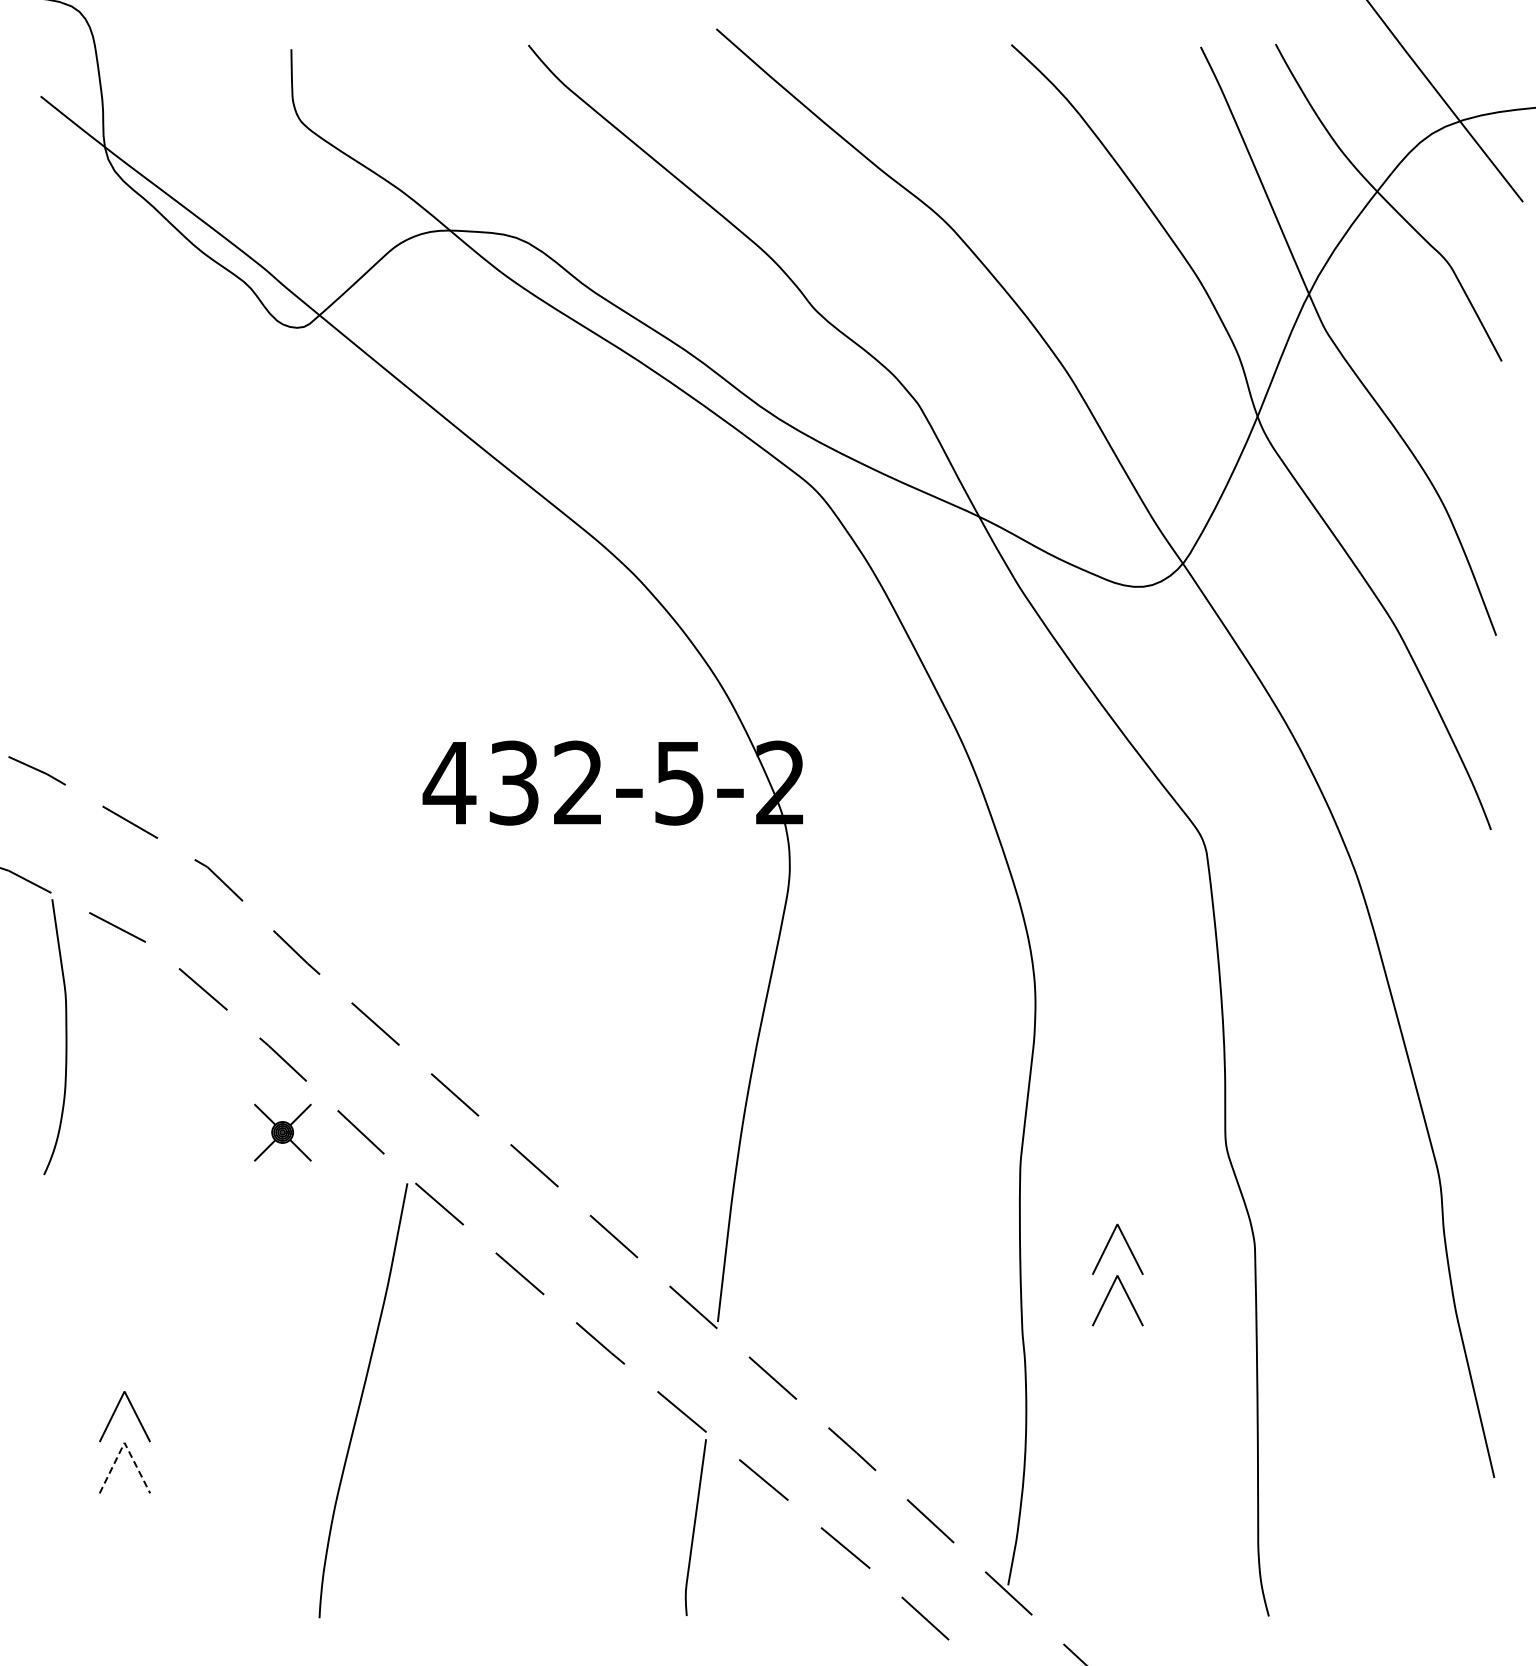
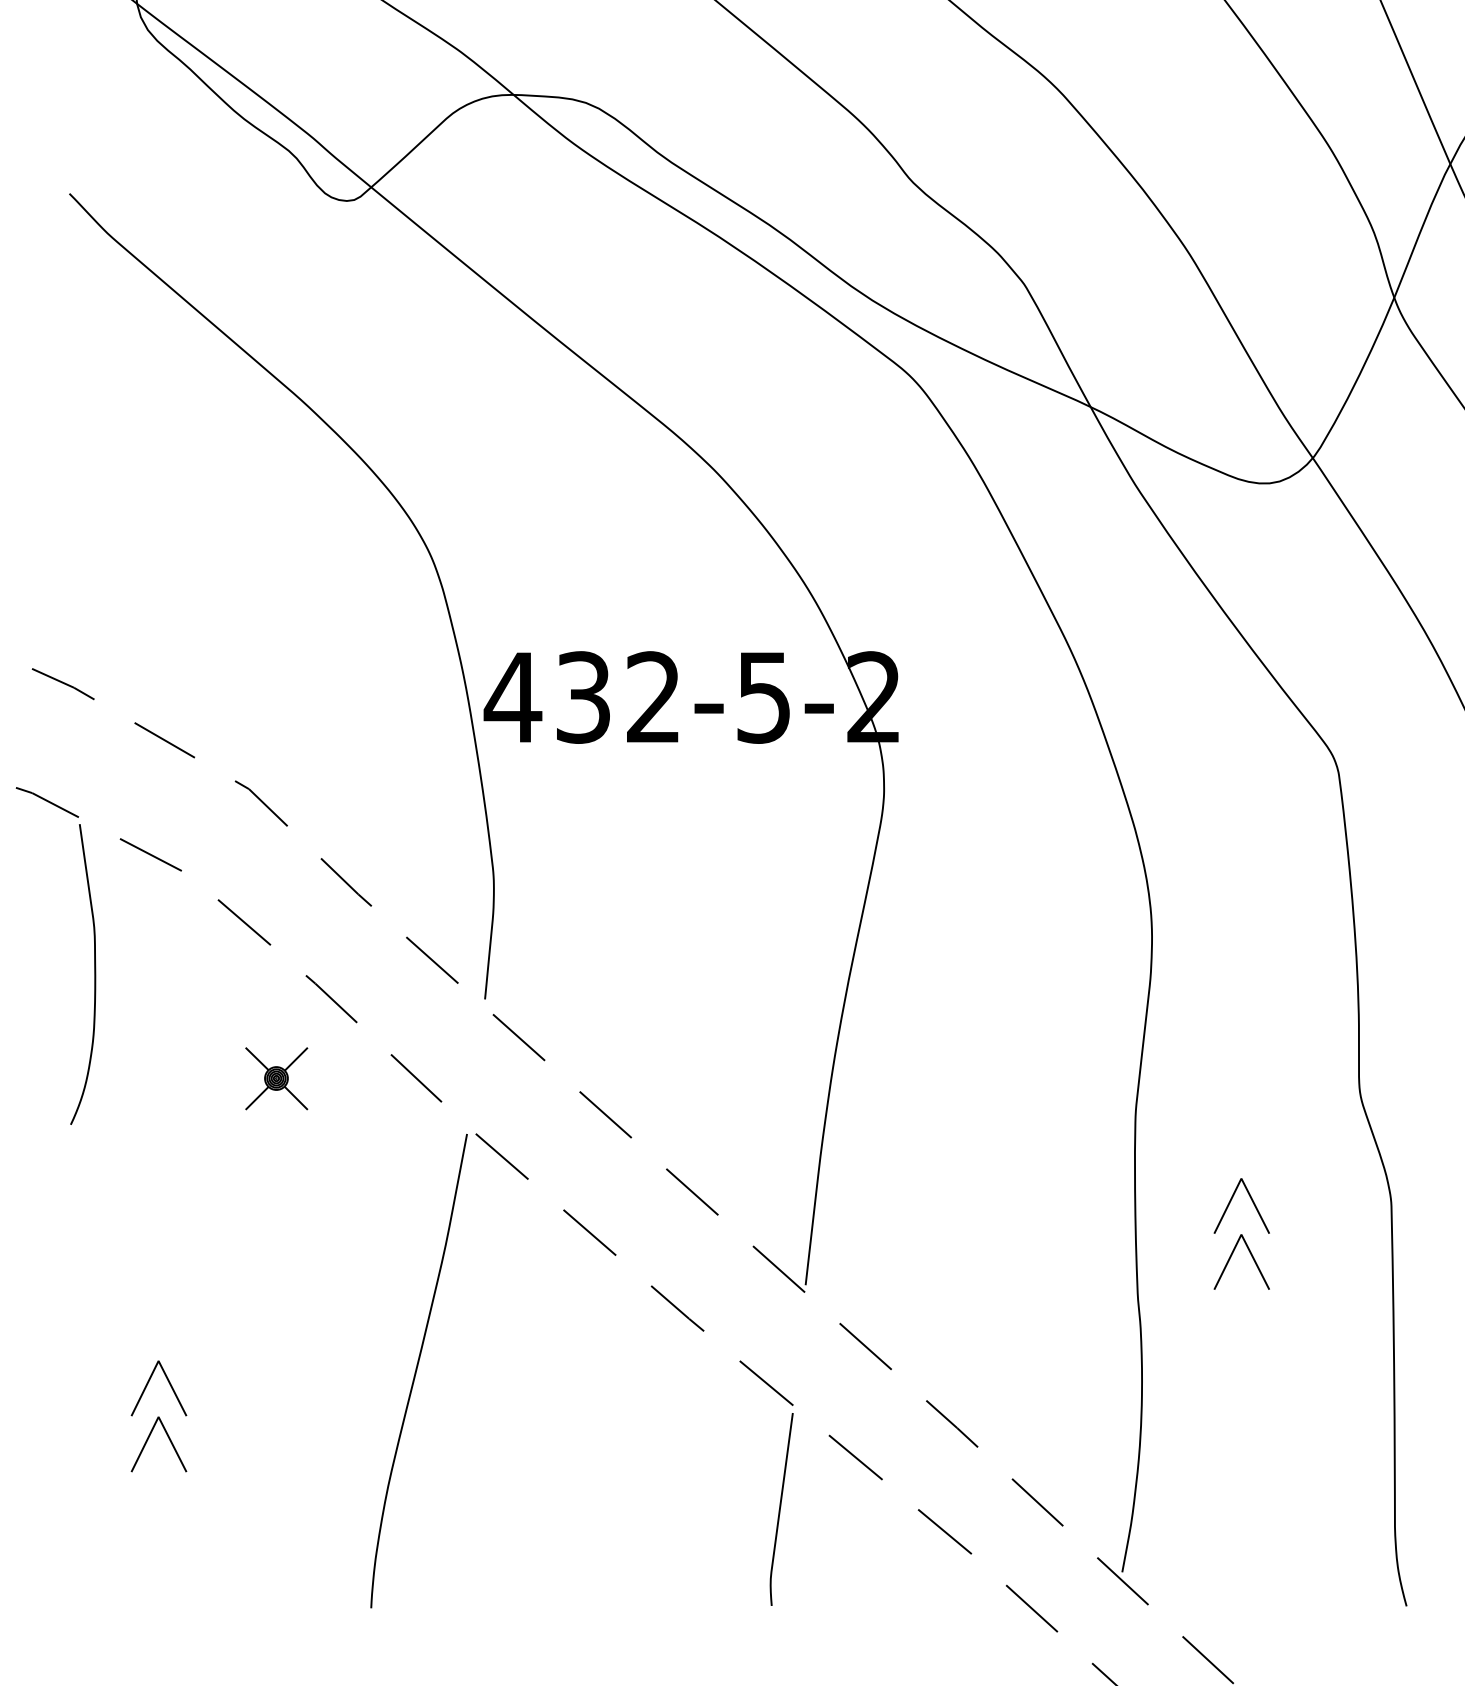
curve: (349, 613) -> (403, 512), added
part: (282, 1132) -> (276, 1078), moved
line: (124, 1442) -> (158, 1416), dashed -> solid

